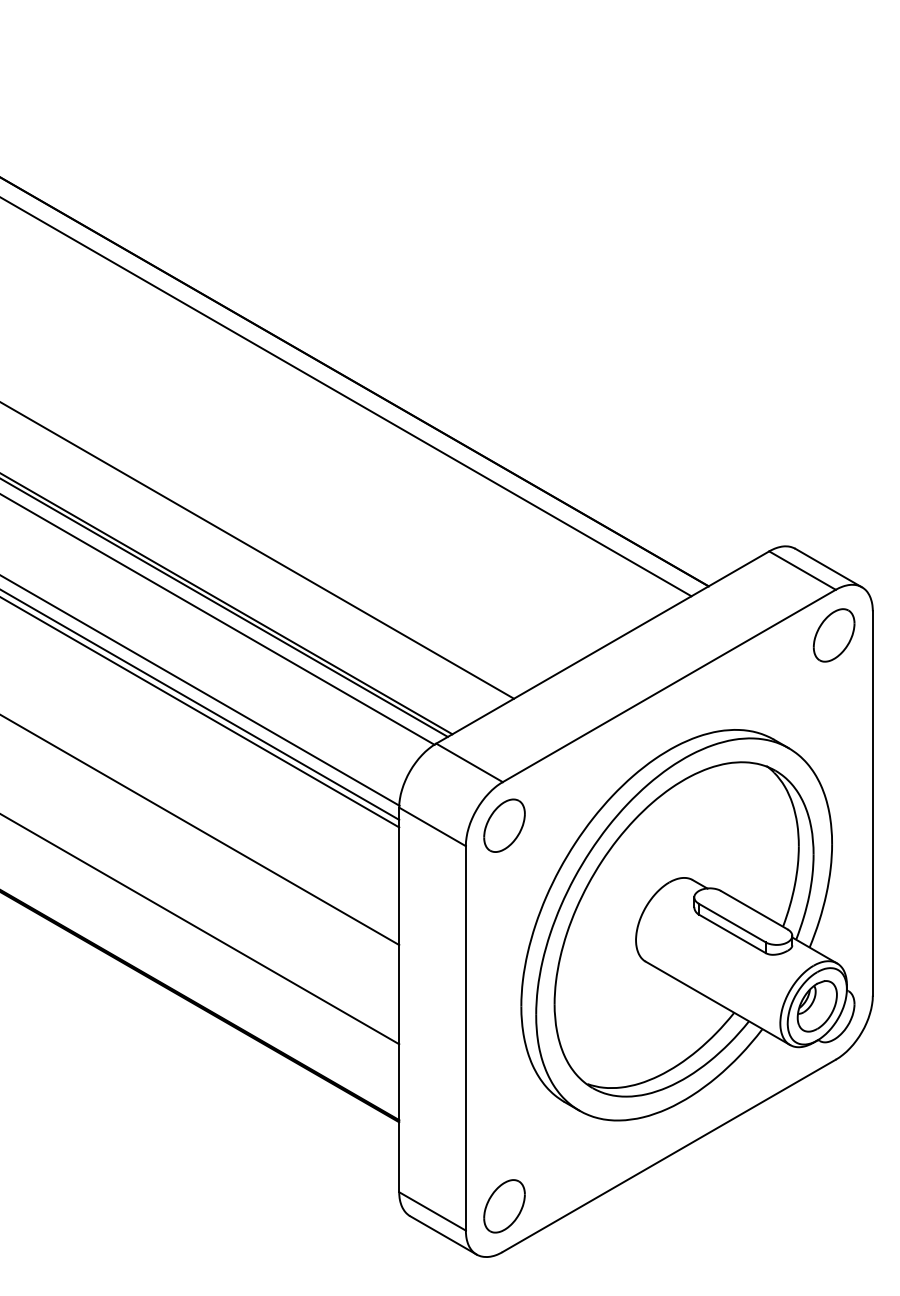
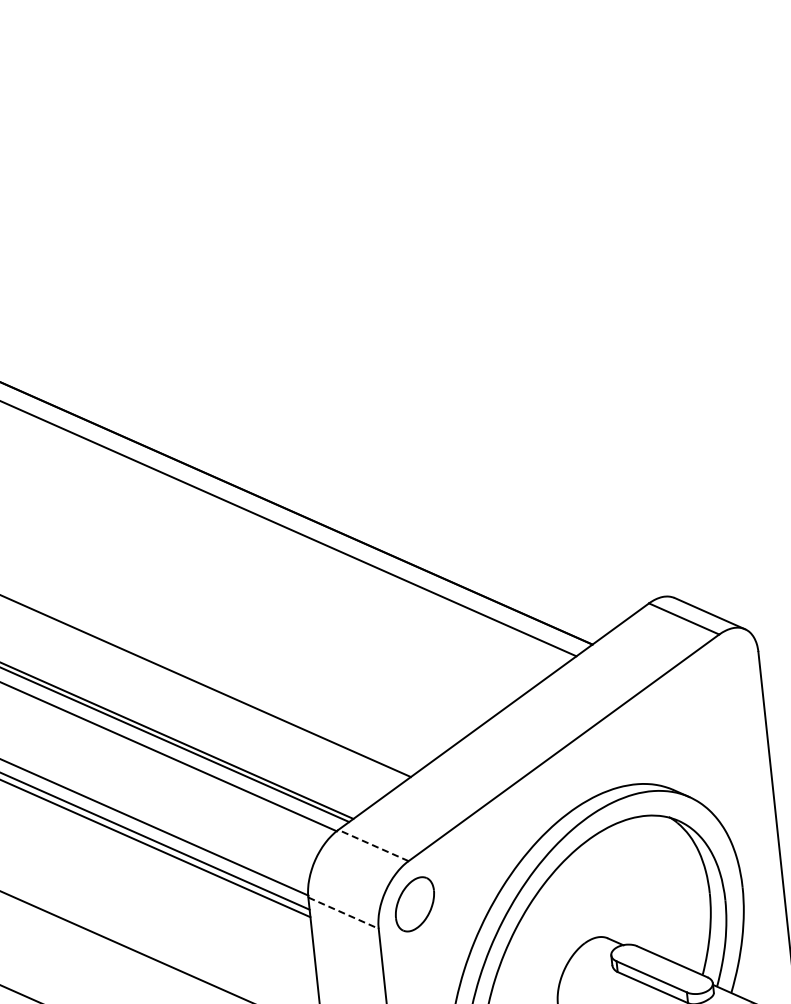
part: (833, 635) -> (721, 680), removed
line: (469, 762) -> (373, 845), solid -> dashed
line: (432, 827) -> (343, 913), solid -> dashed

